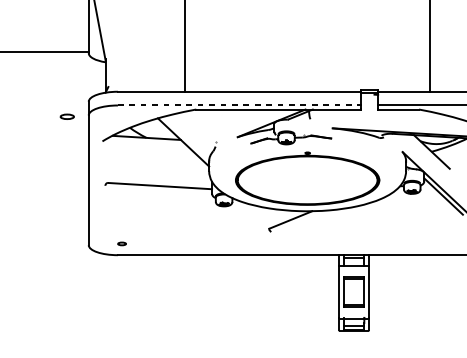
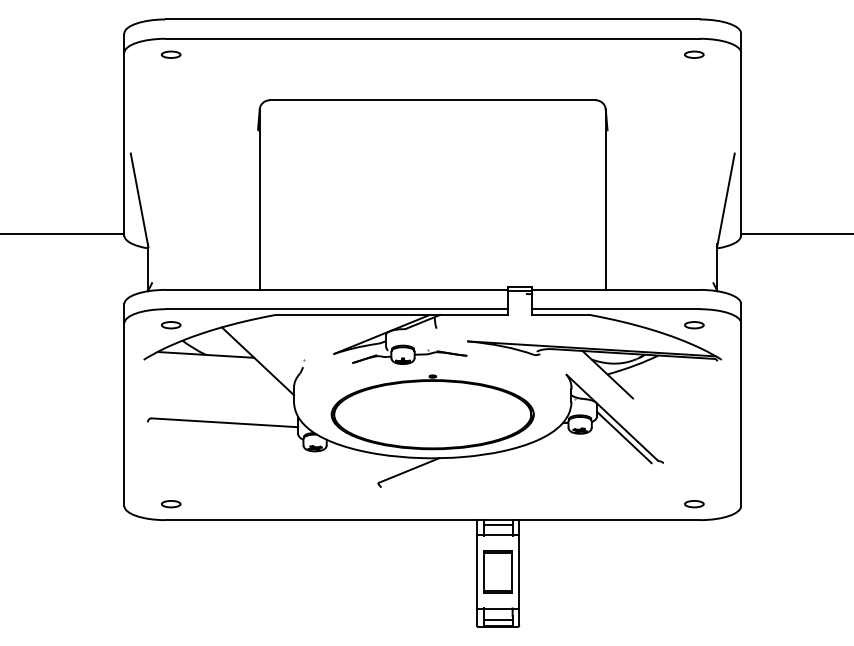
line: (240, 105) -> (337, 309), dashed -> solid
part: (67, 117) -> (171, 325), moved
part: (122, 244) -> (171, 504), size x1.67

